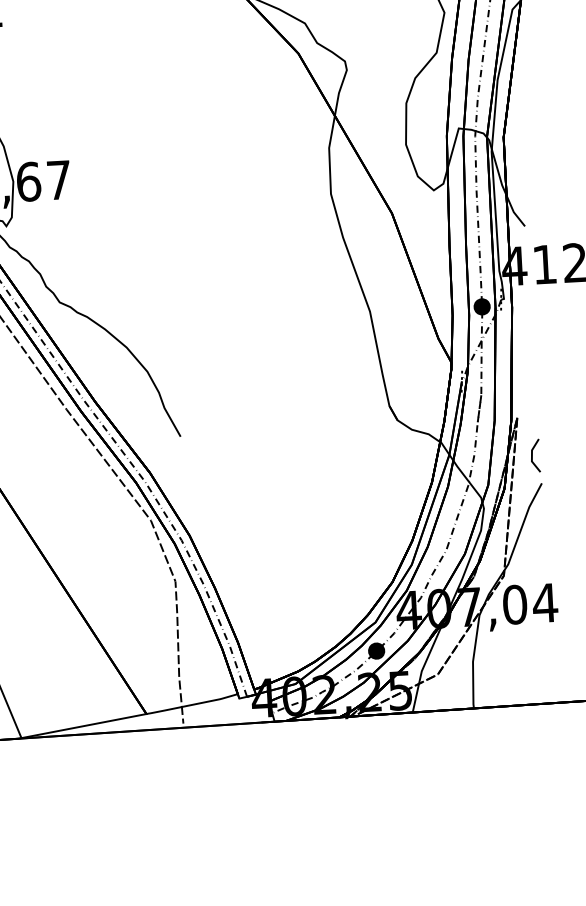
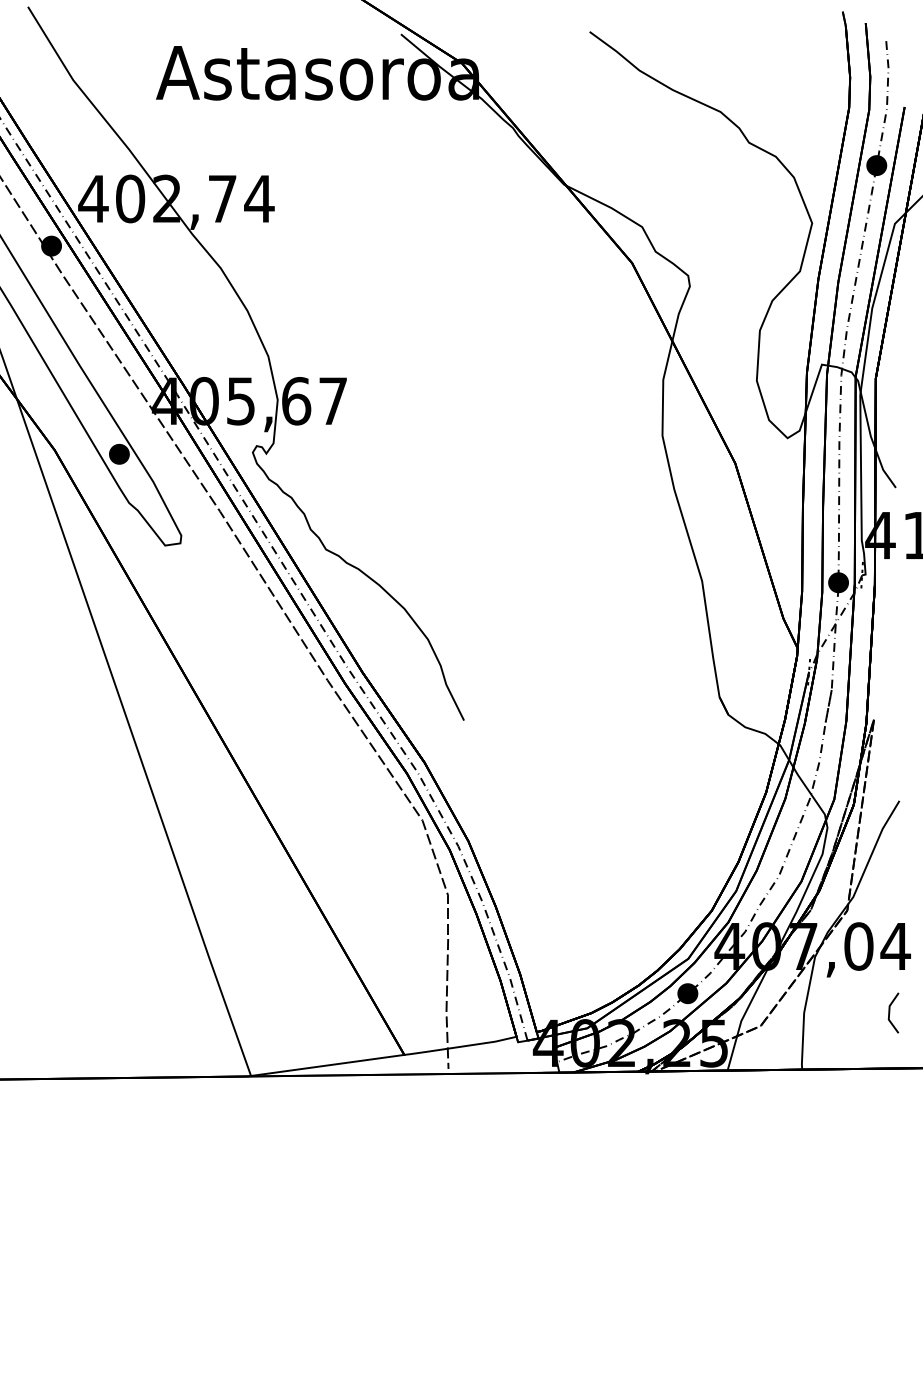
line: (532, 455) -> (890, 1012), moved

